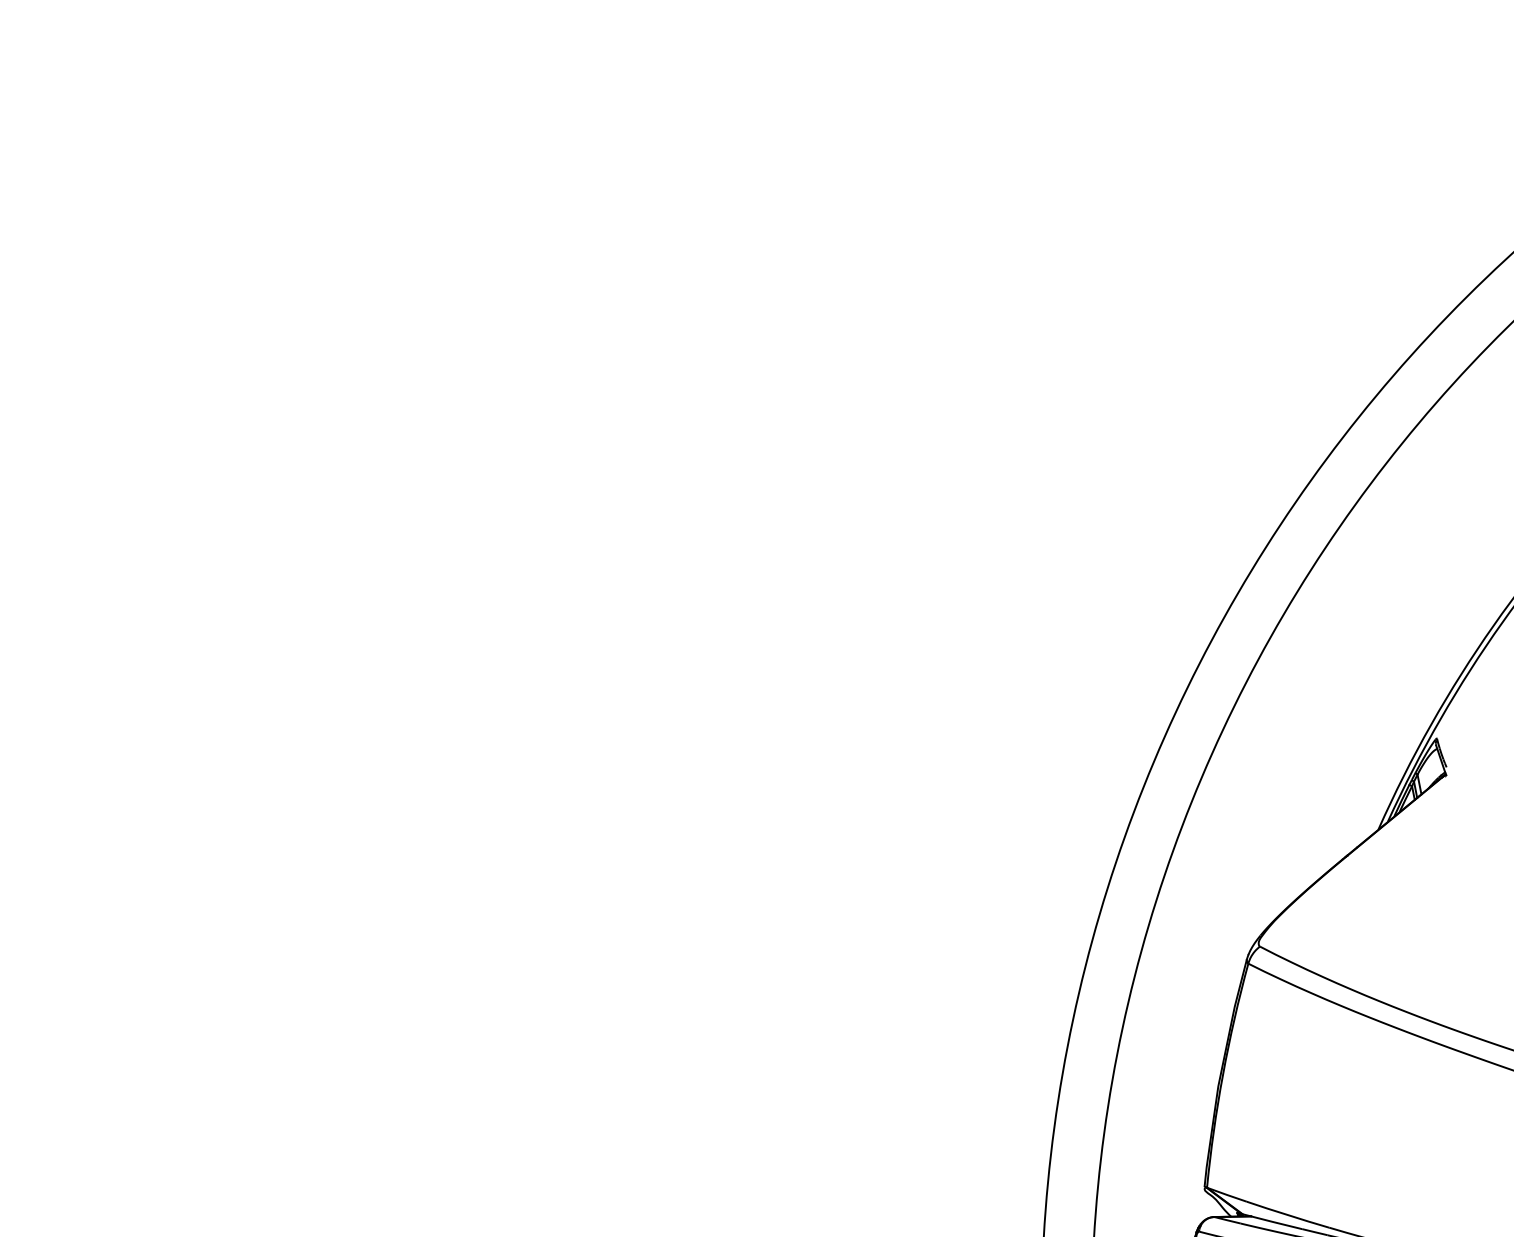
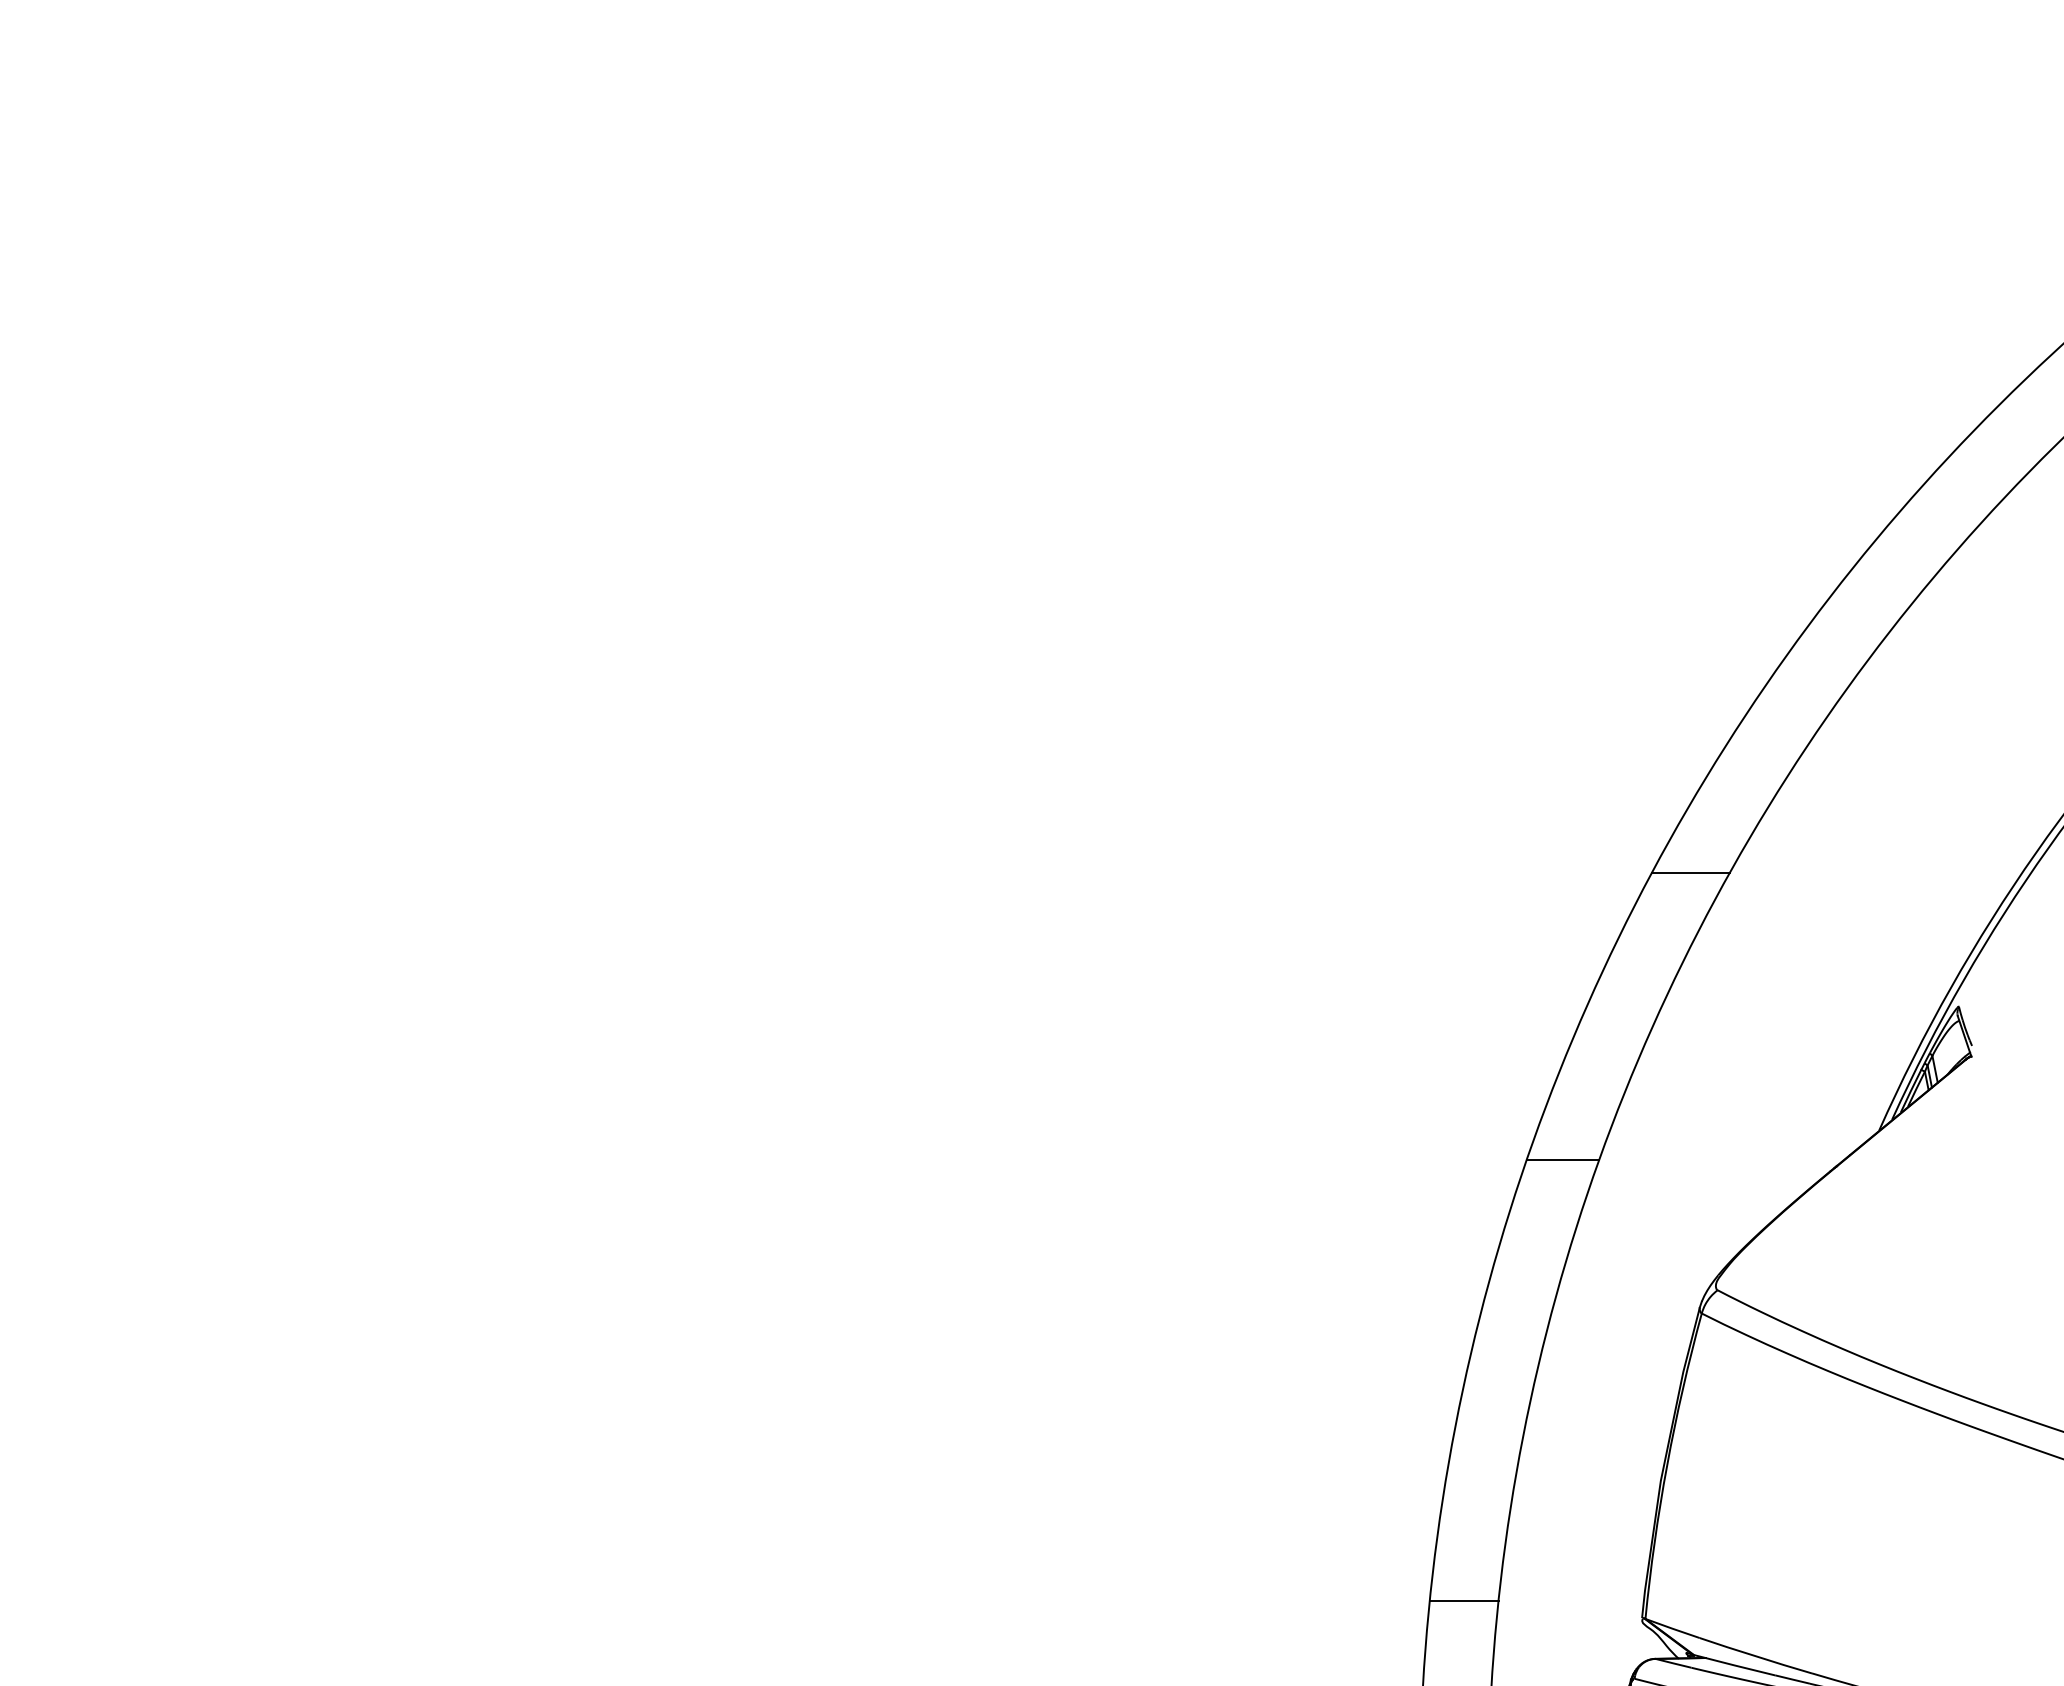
line: (1240, 640) -> (1690, 873), added
line: (1146, 850) -> (1562, 1159), added
line: (1073, 1174) -> (1463, 1600), added

